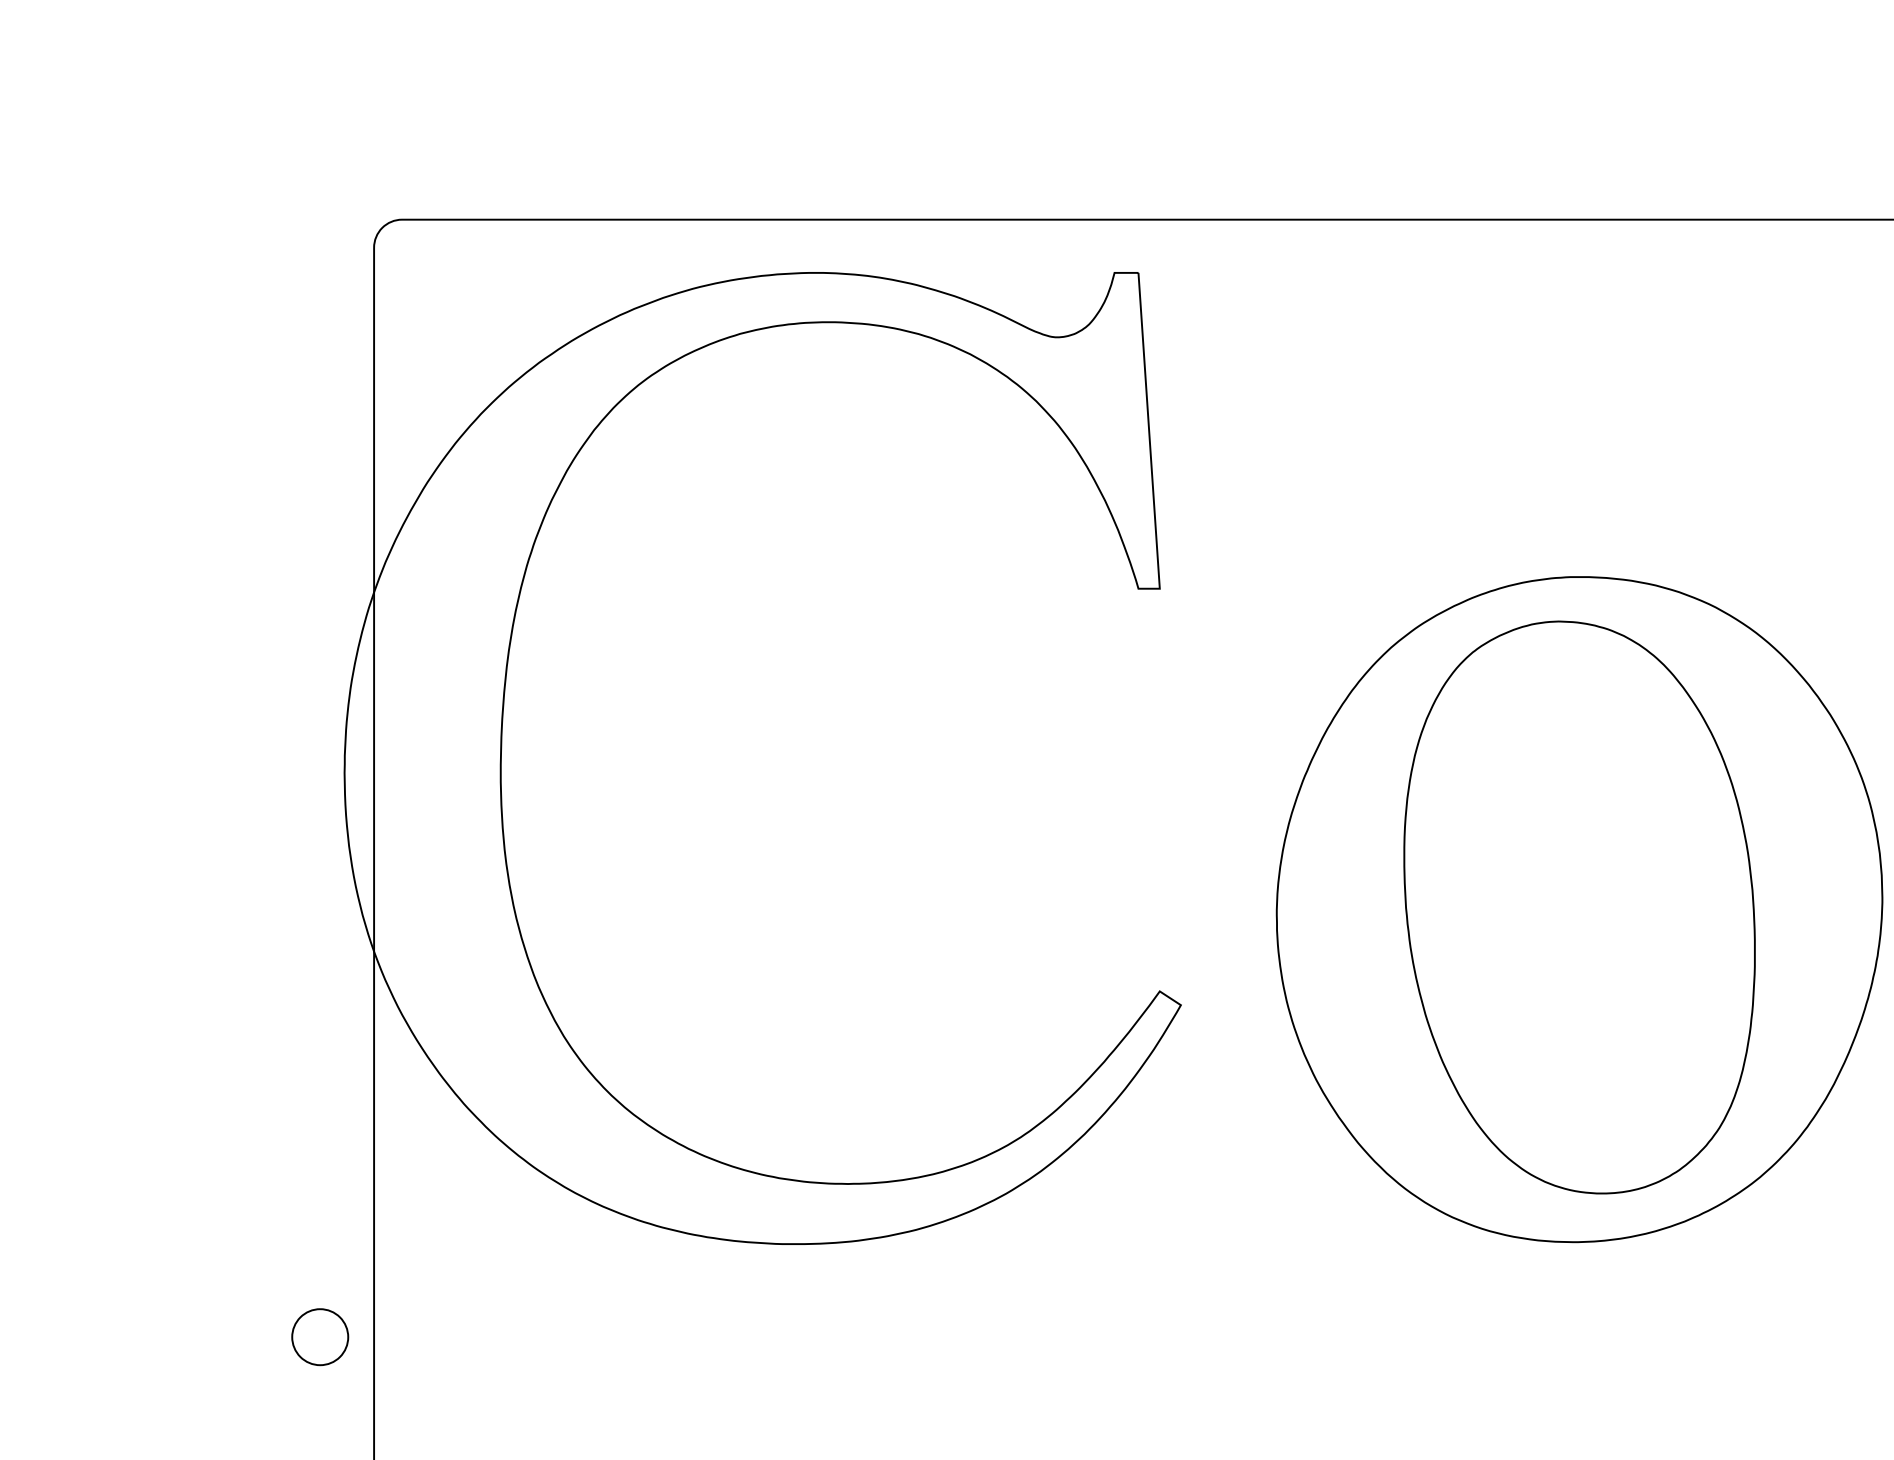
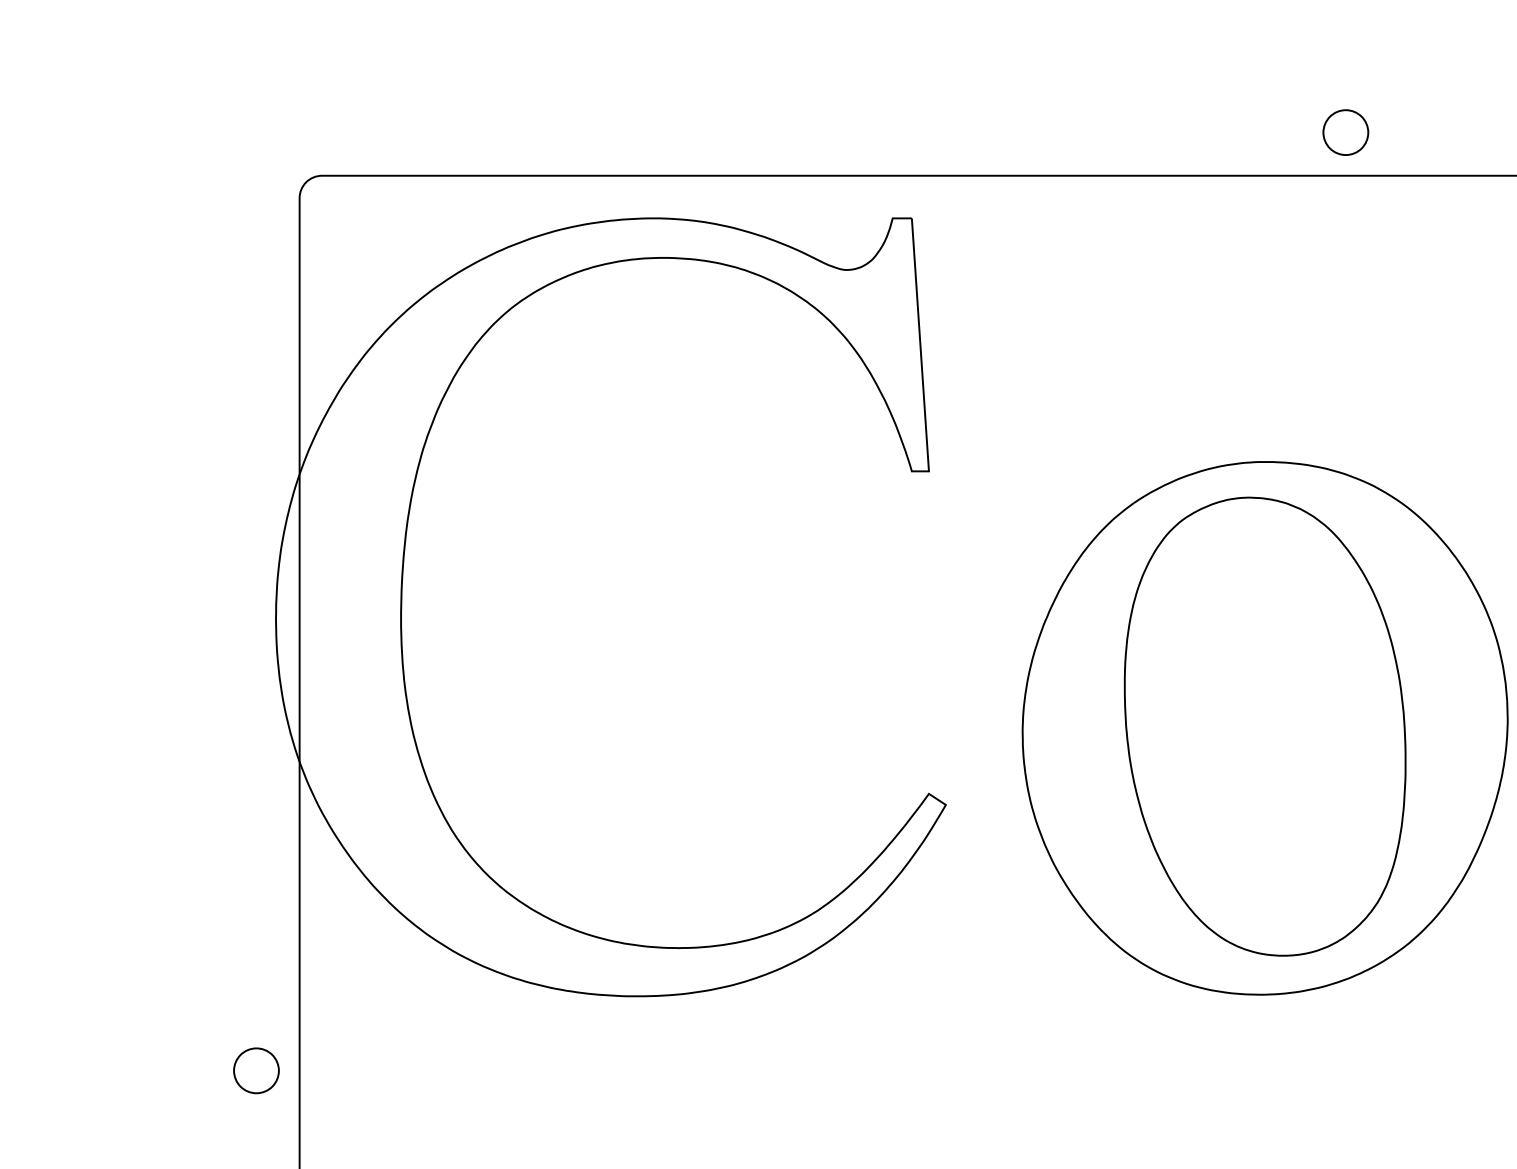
part: (1679, 165) -> (1345, 132), added

